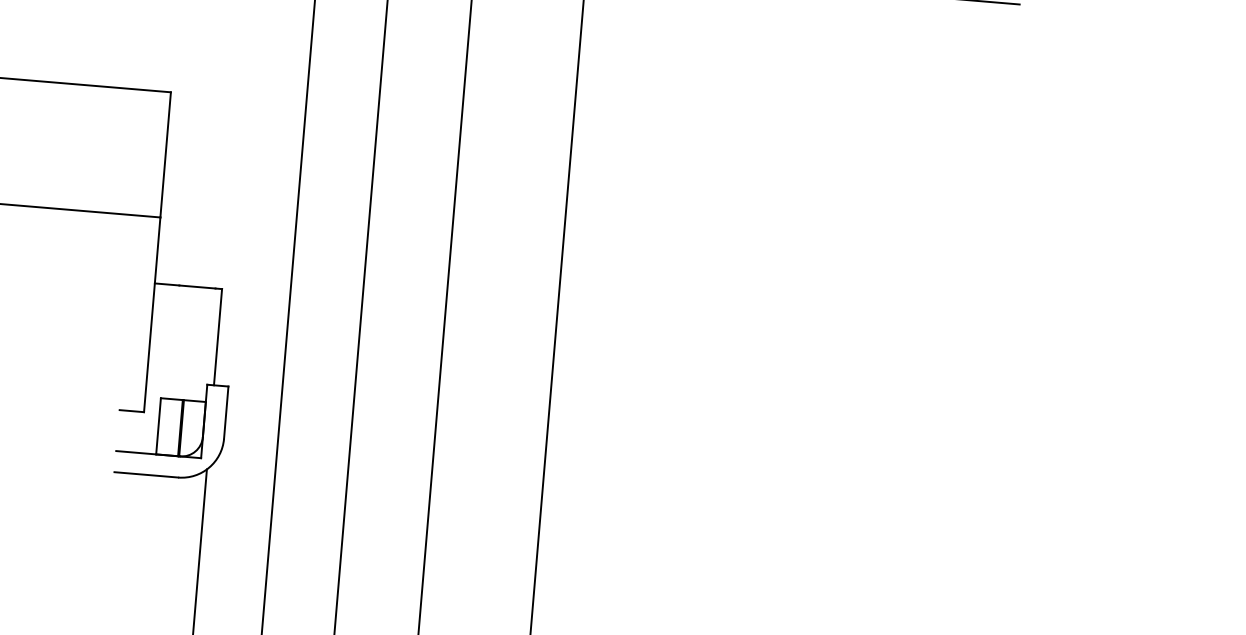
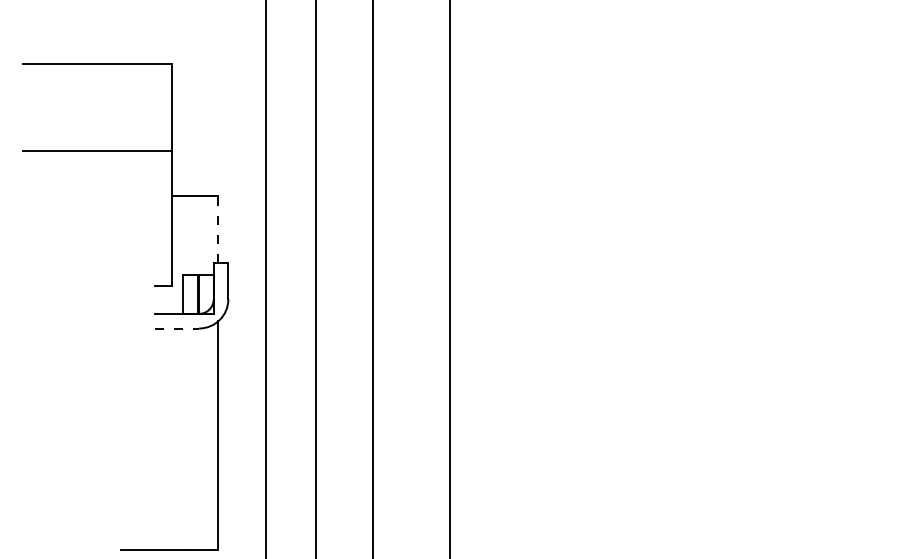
line: (218, 336) -> (218, 229), solid -> dashed
line: (146, 474) -> (177, 328), solid -> dashed

